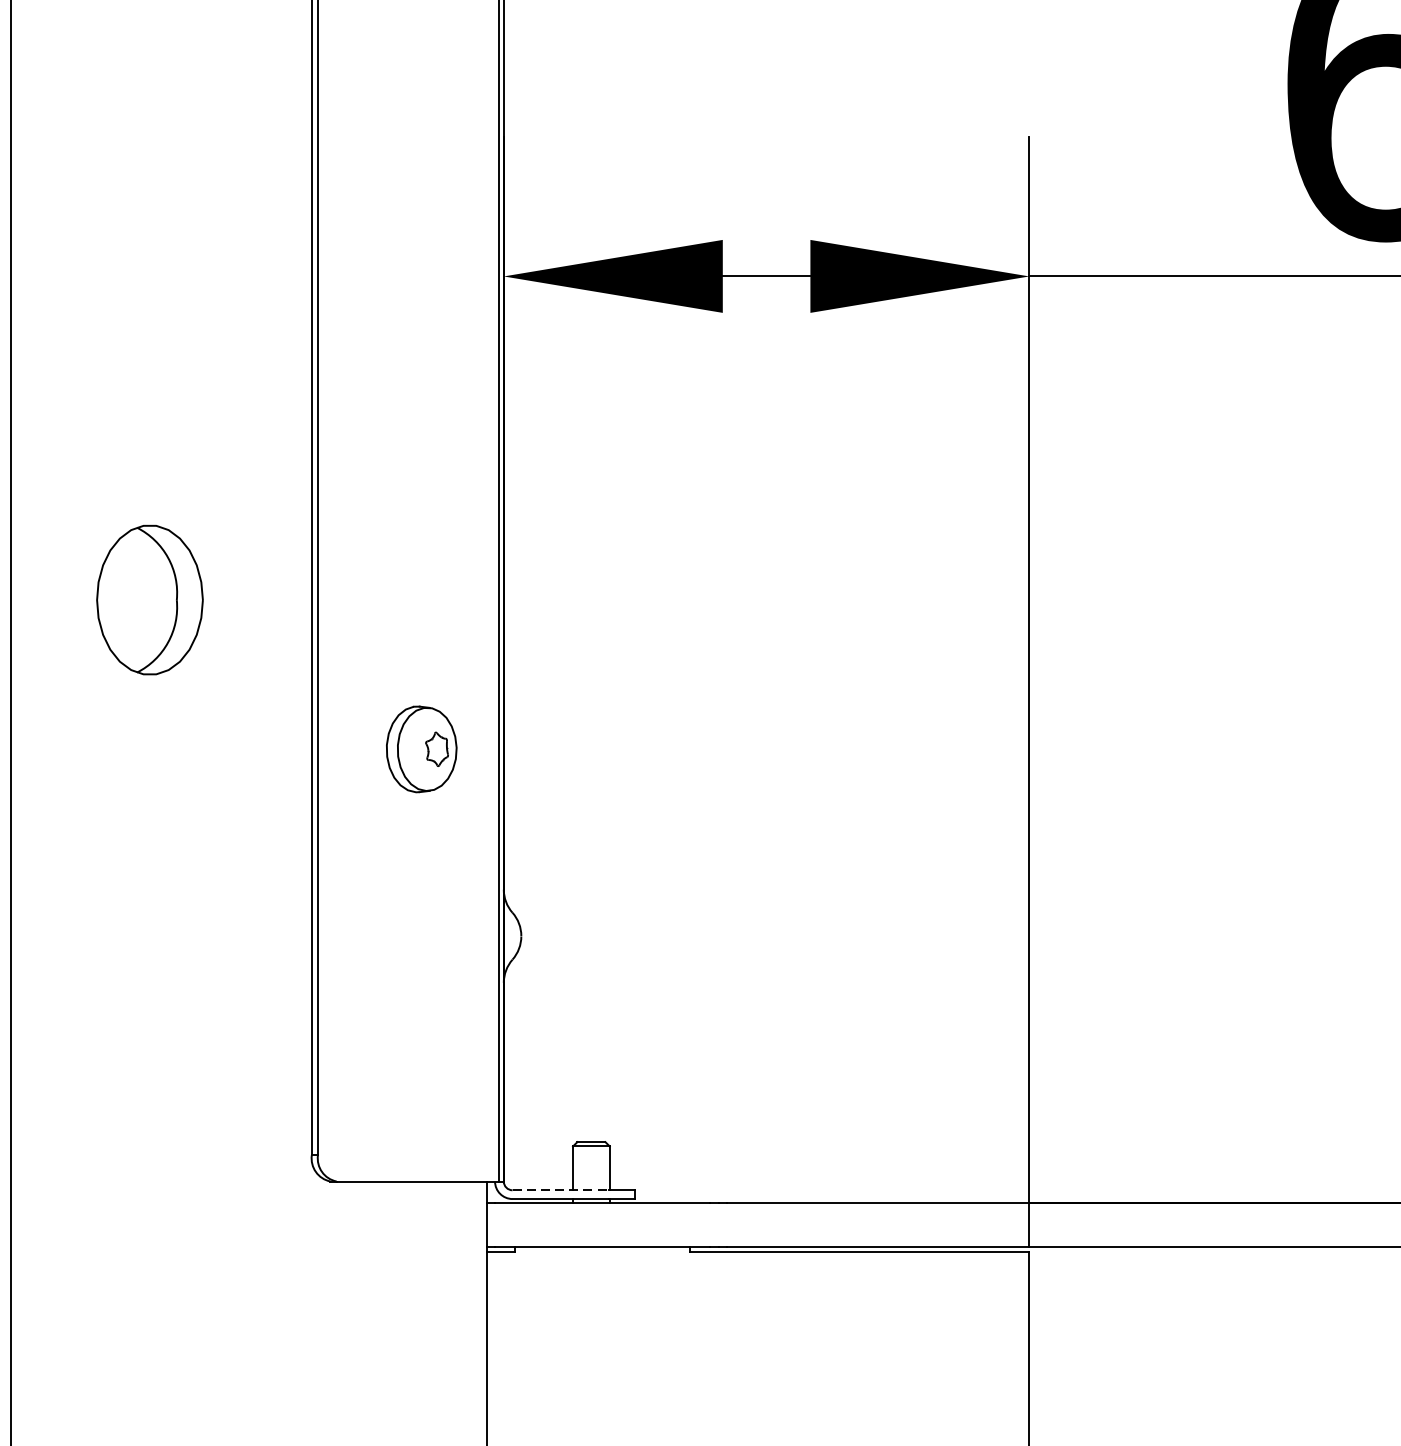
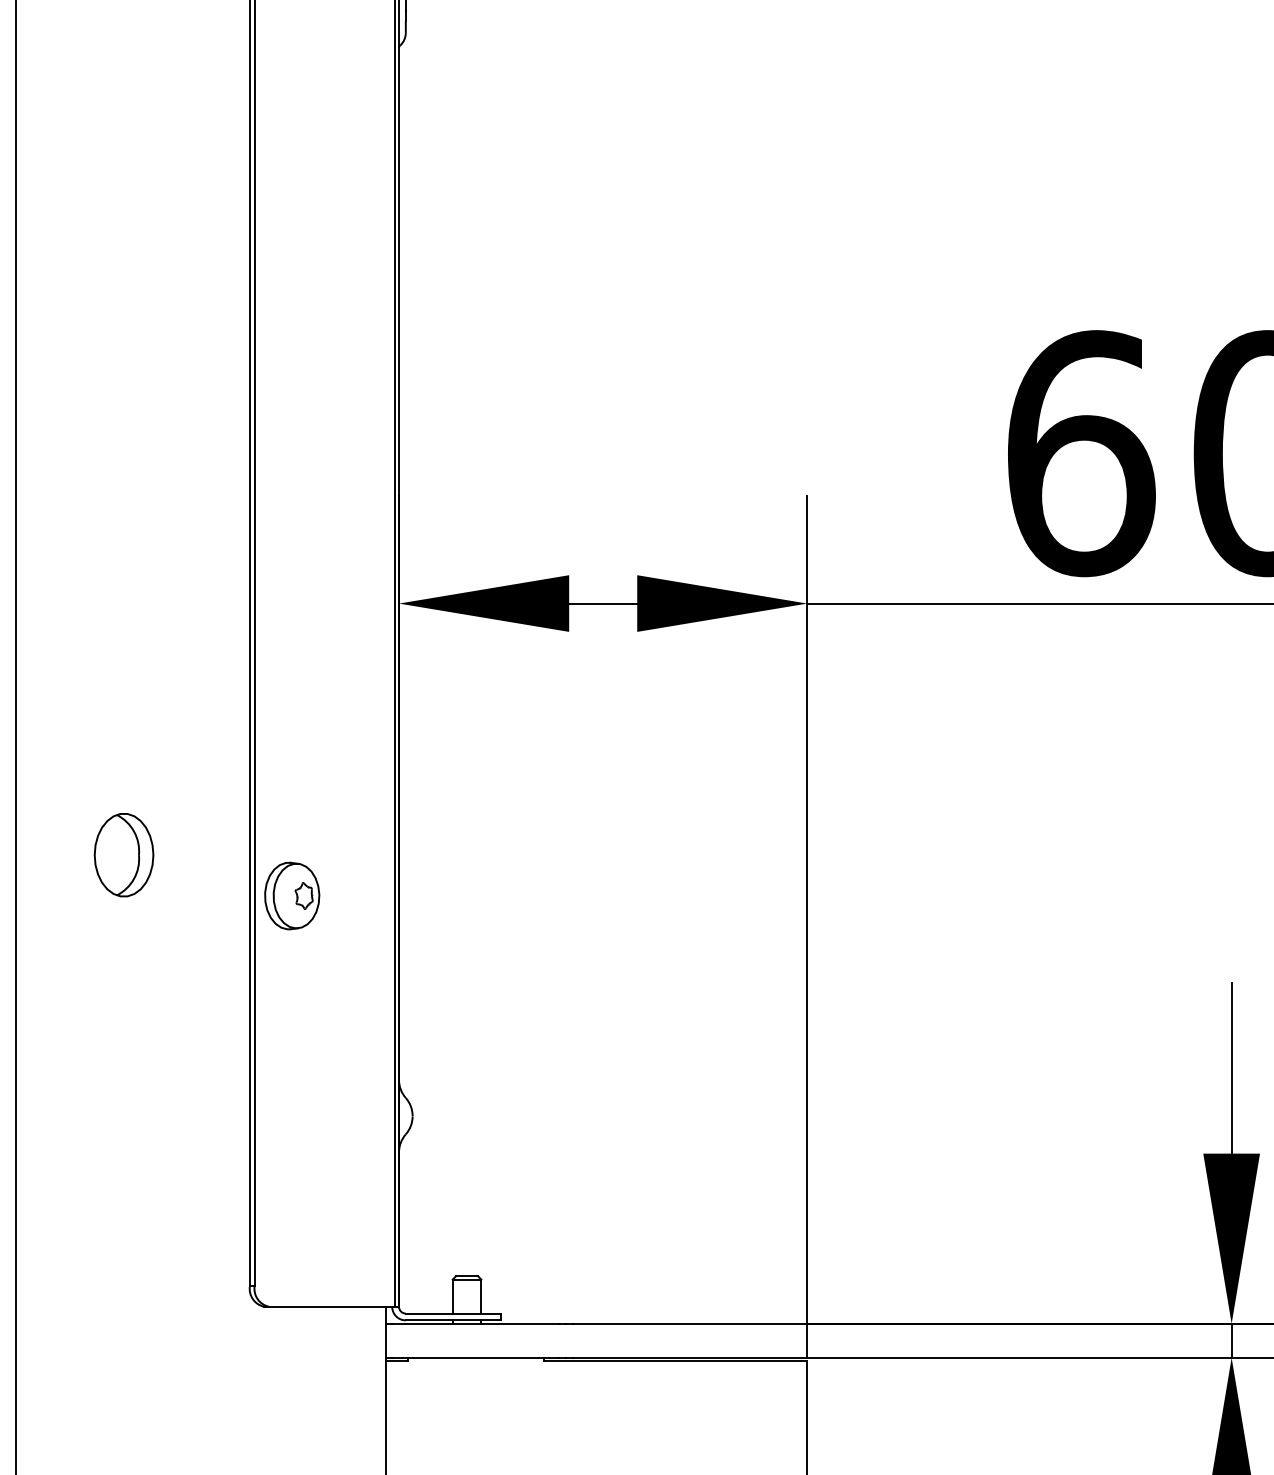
part: (149, 600) -> (123, 855), size x0.71
part: (422, 748) -> (292, 895), moved
line: (561, 1190) -> (443, 1313), dashed -> solid

